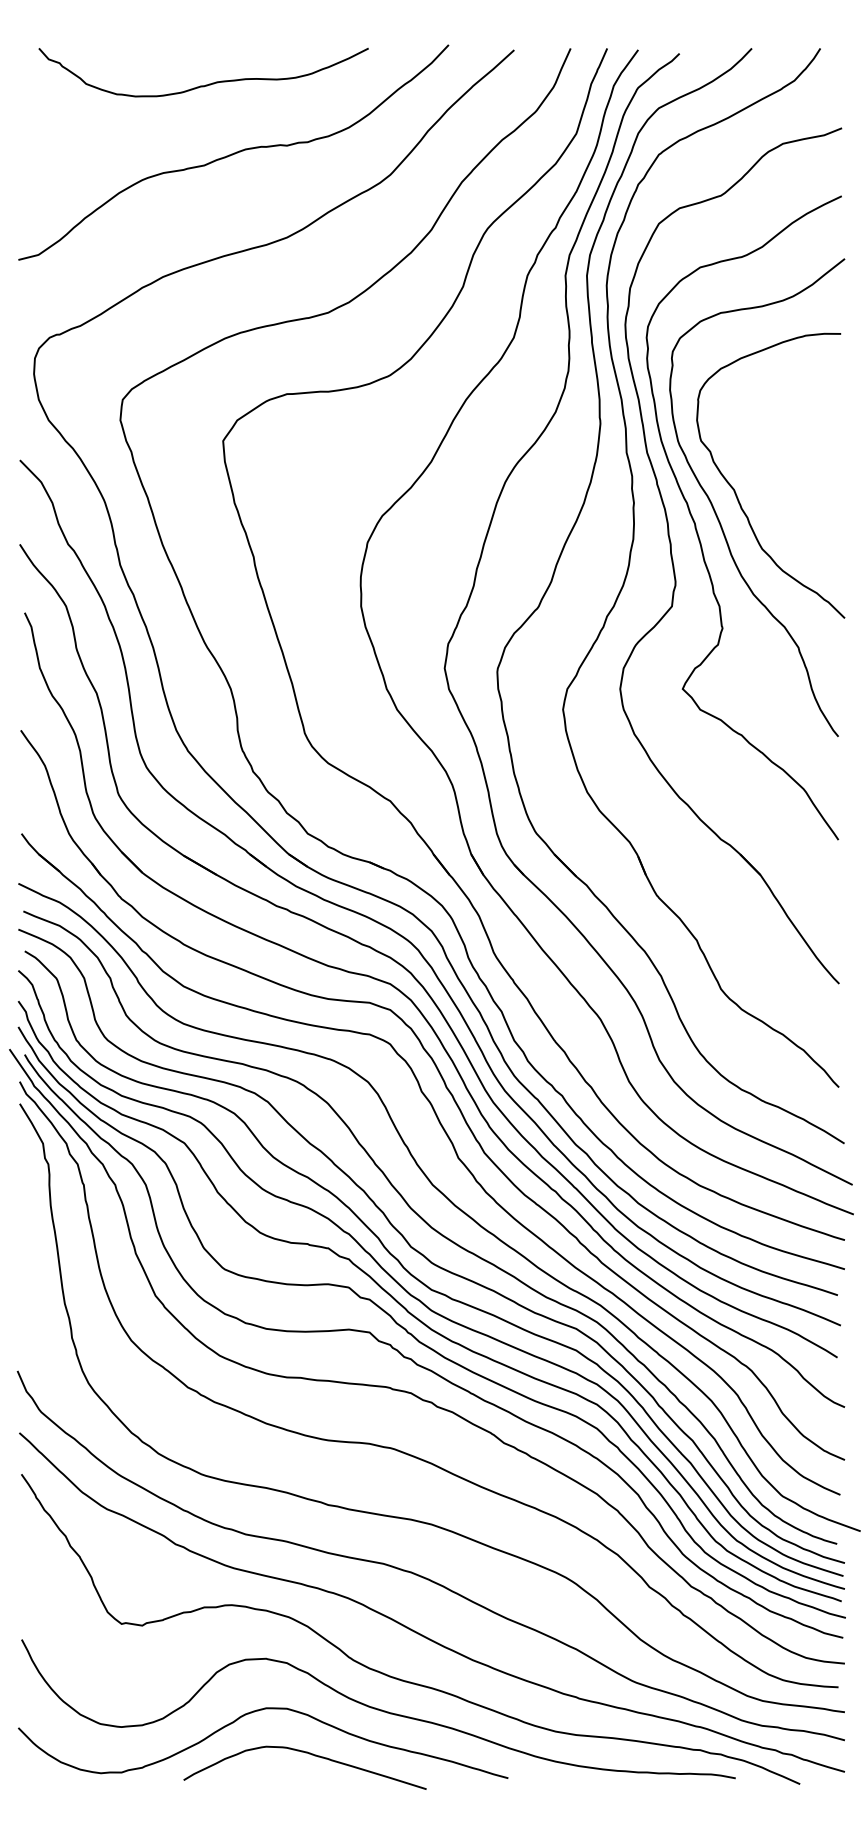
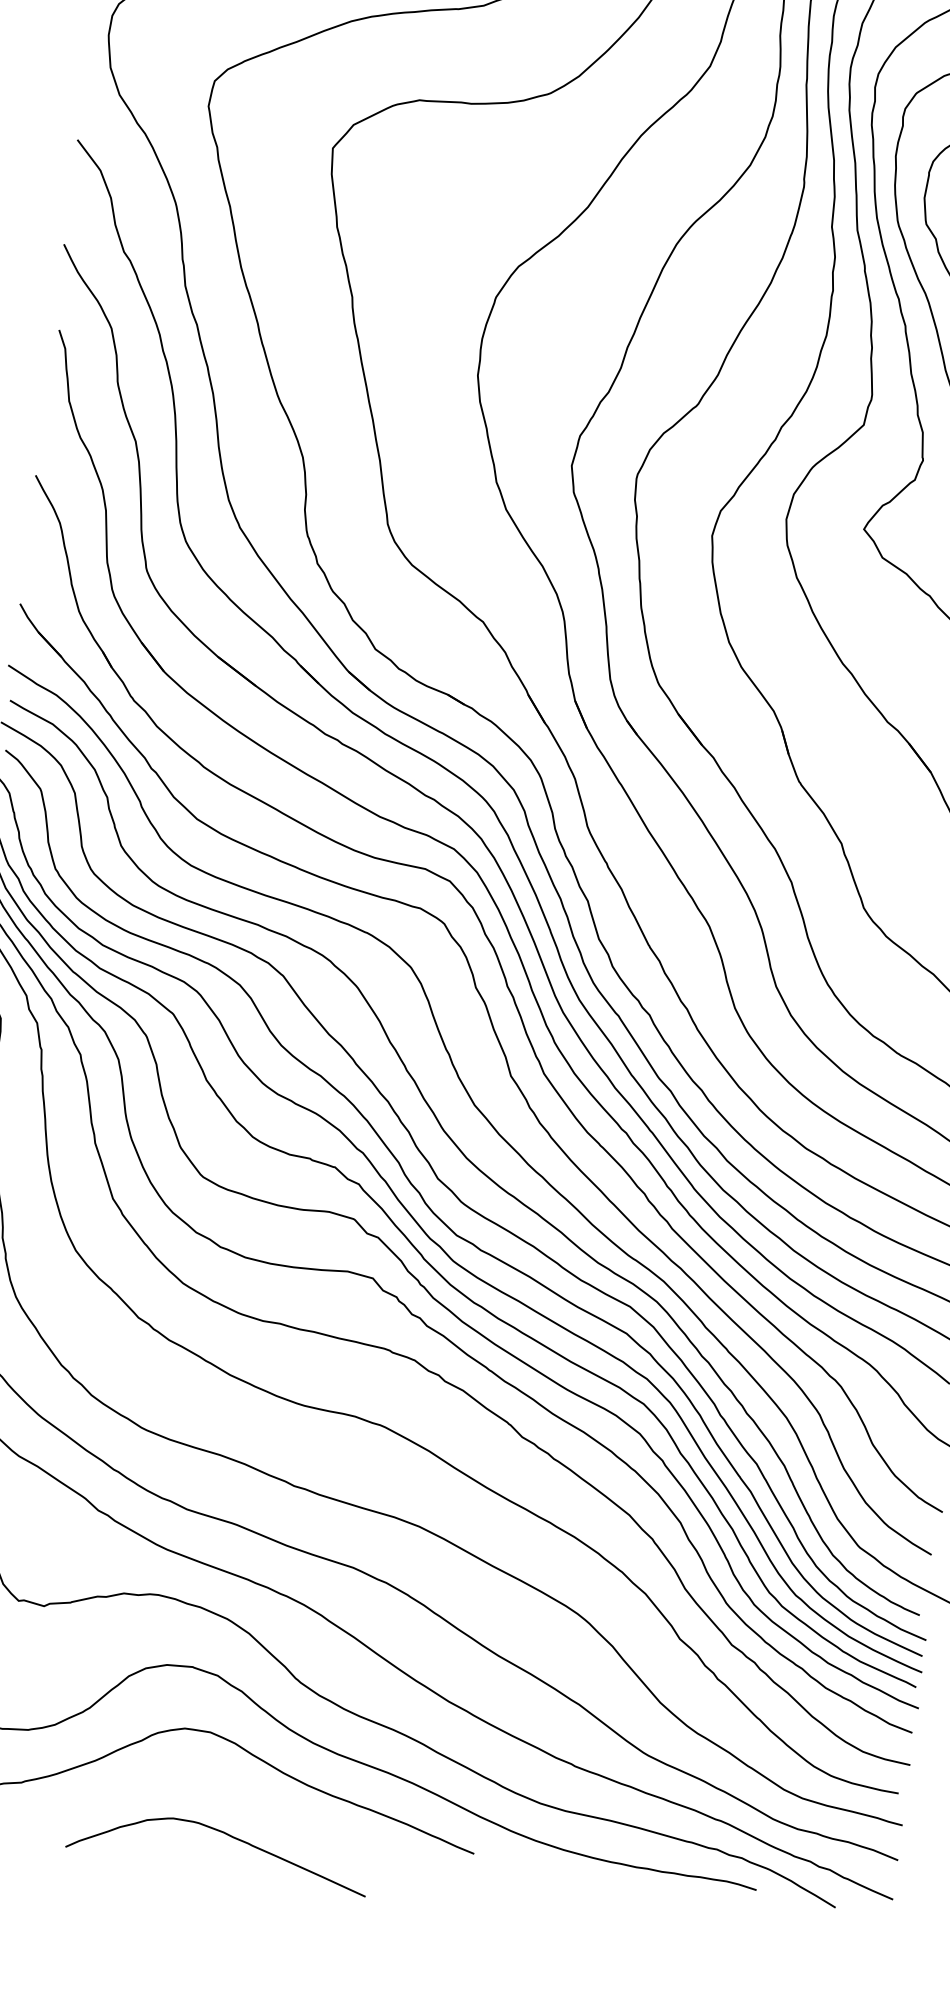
curve: (309, 1754) -> (225, 1834), moved

